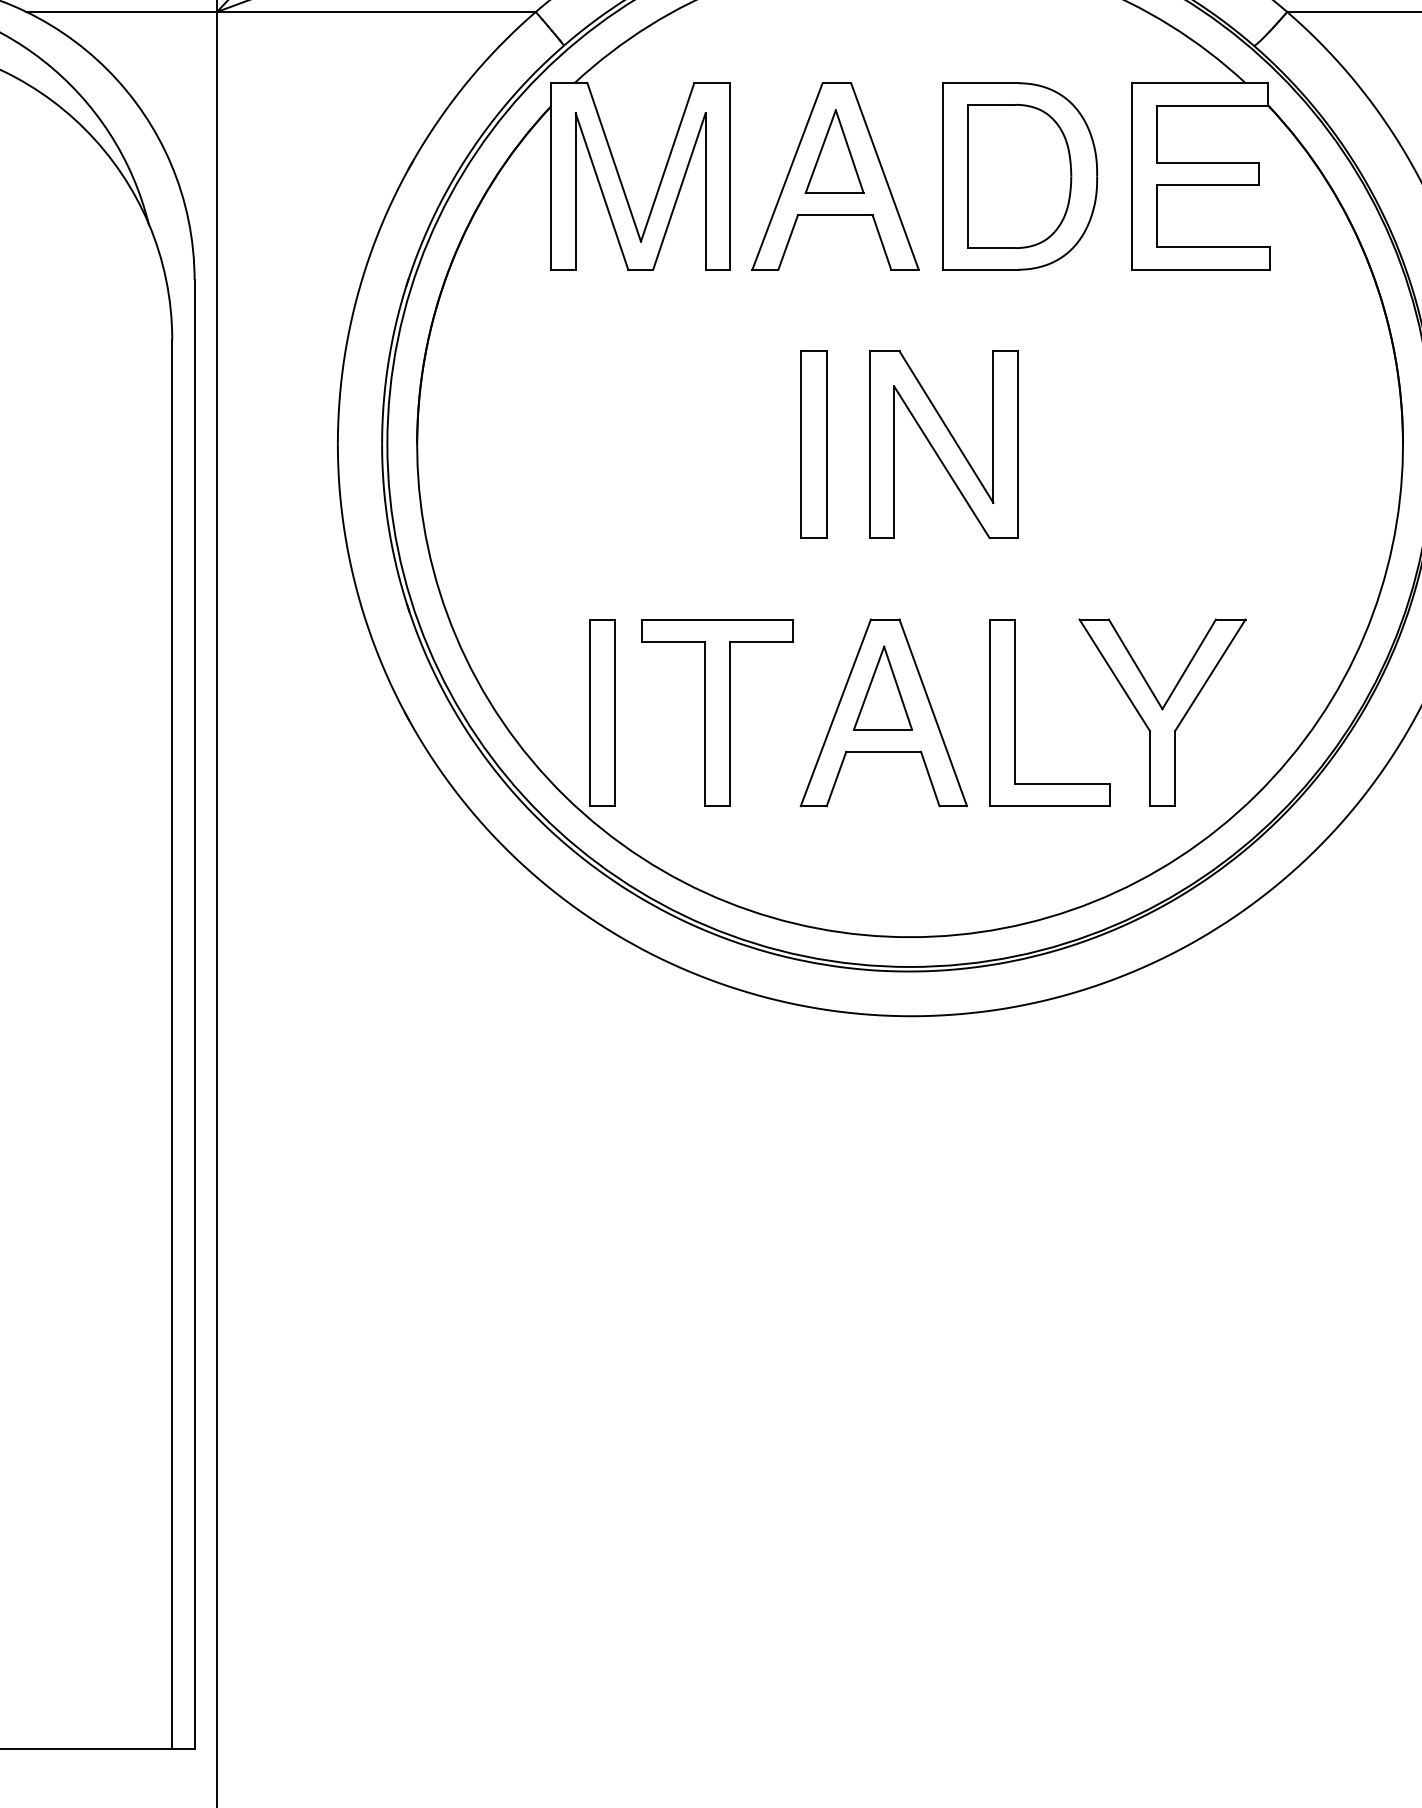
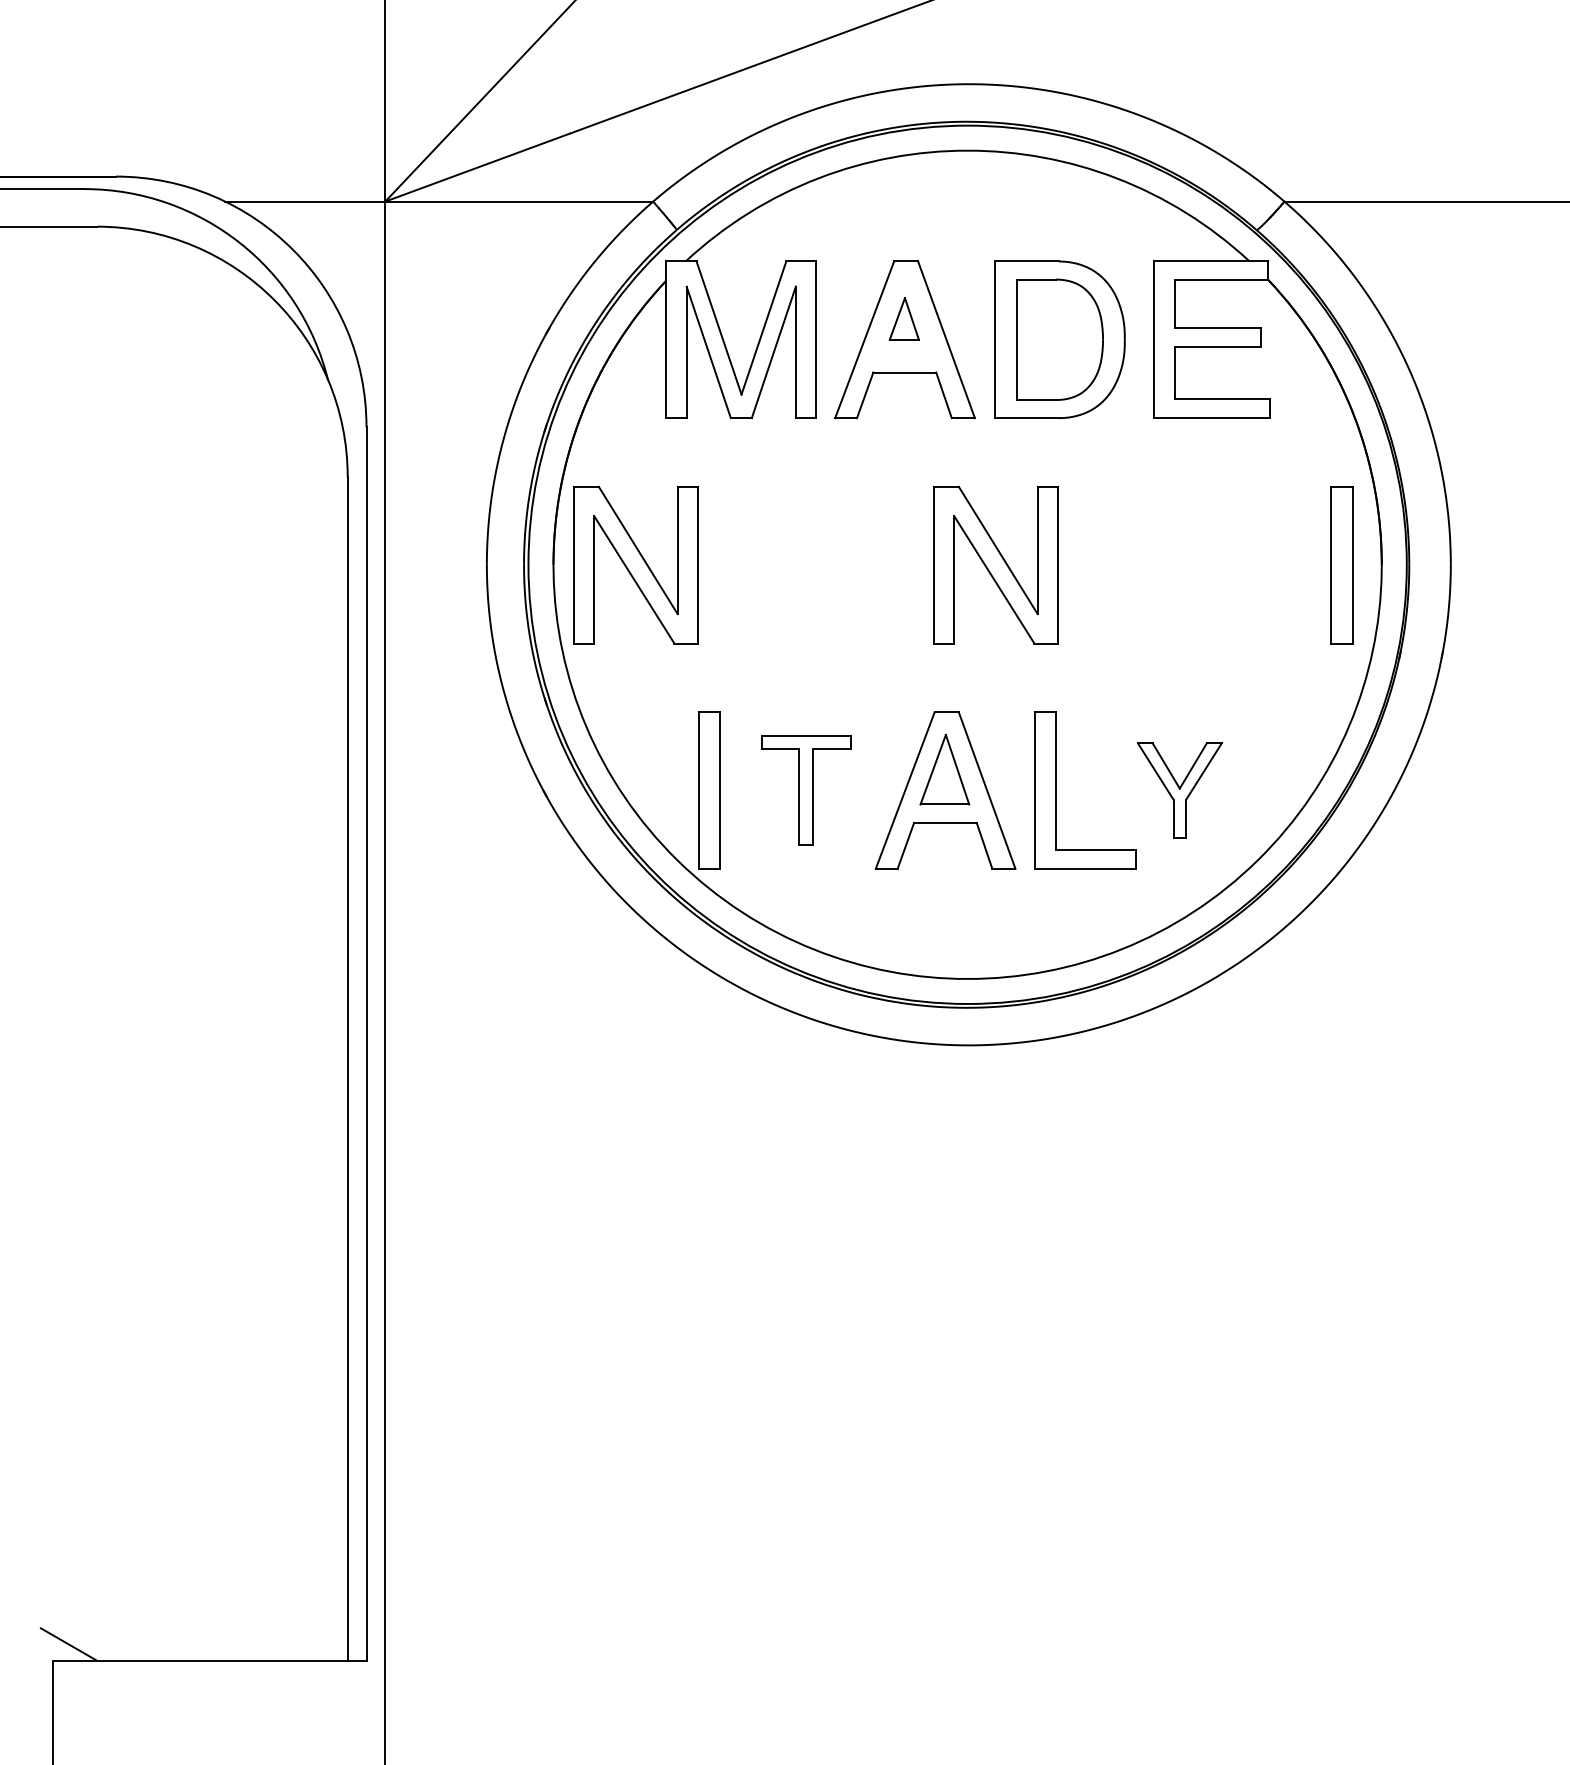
part: (834, 151) -> (904, 318), size x0.6
part: (514, 443) -> (635, 564), added
part: (813, 445) -> (1341, 565), moved
part: (717, 712) -> (805, 790), size x0.7
part: (1162, 712) -> (1179, 790), size x0.6

